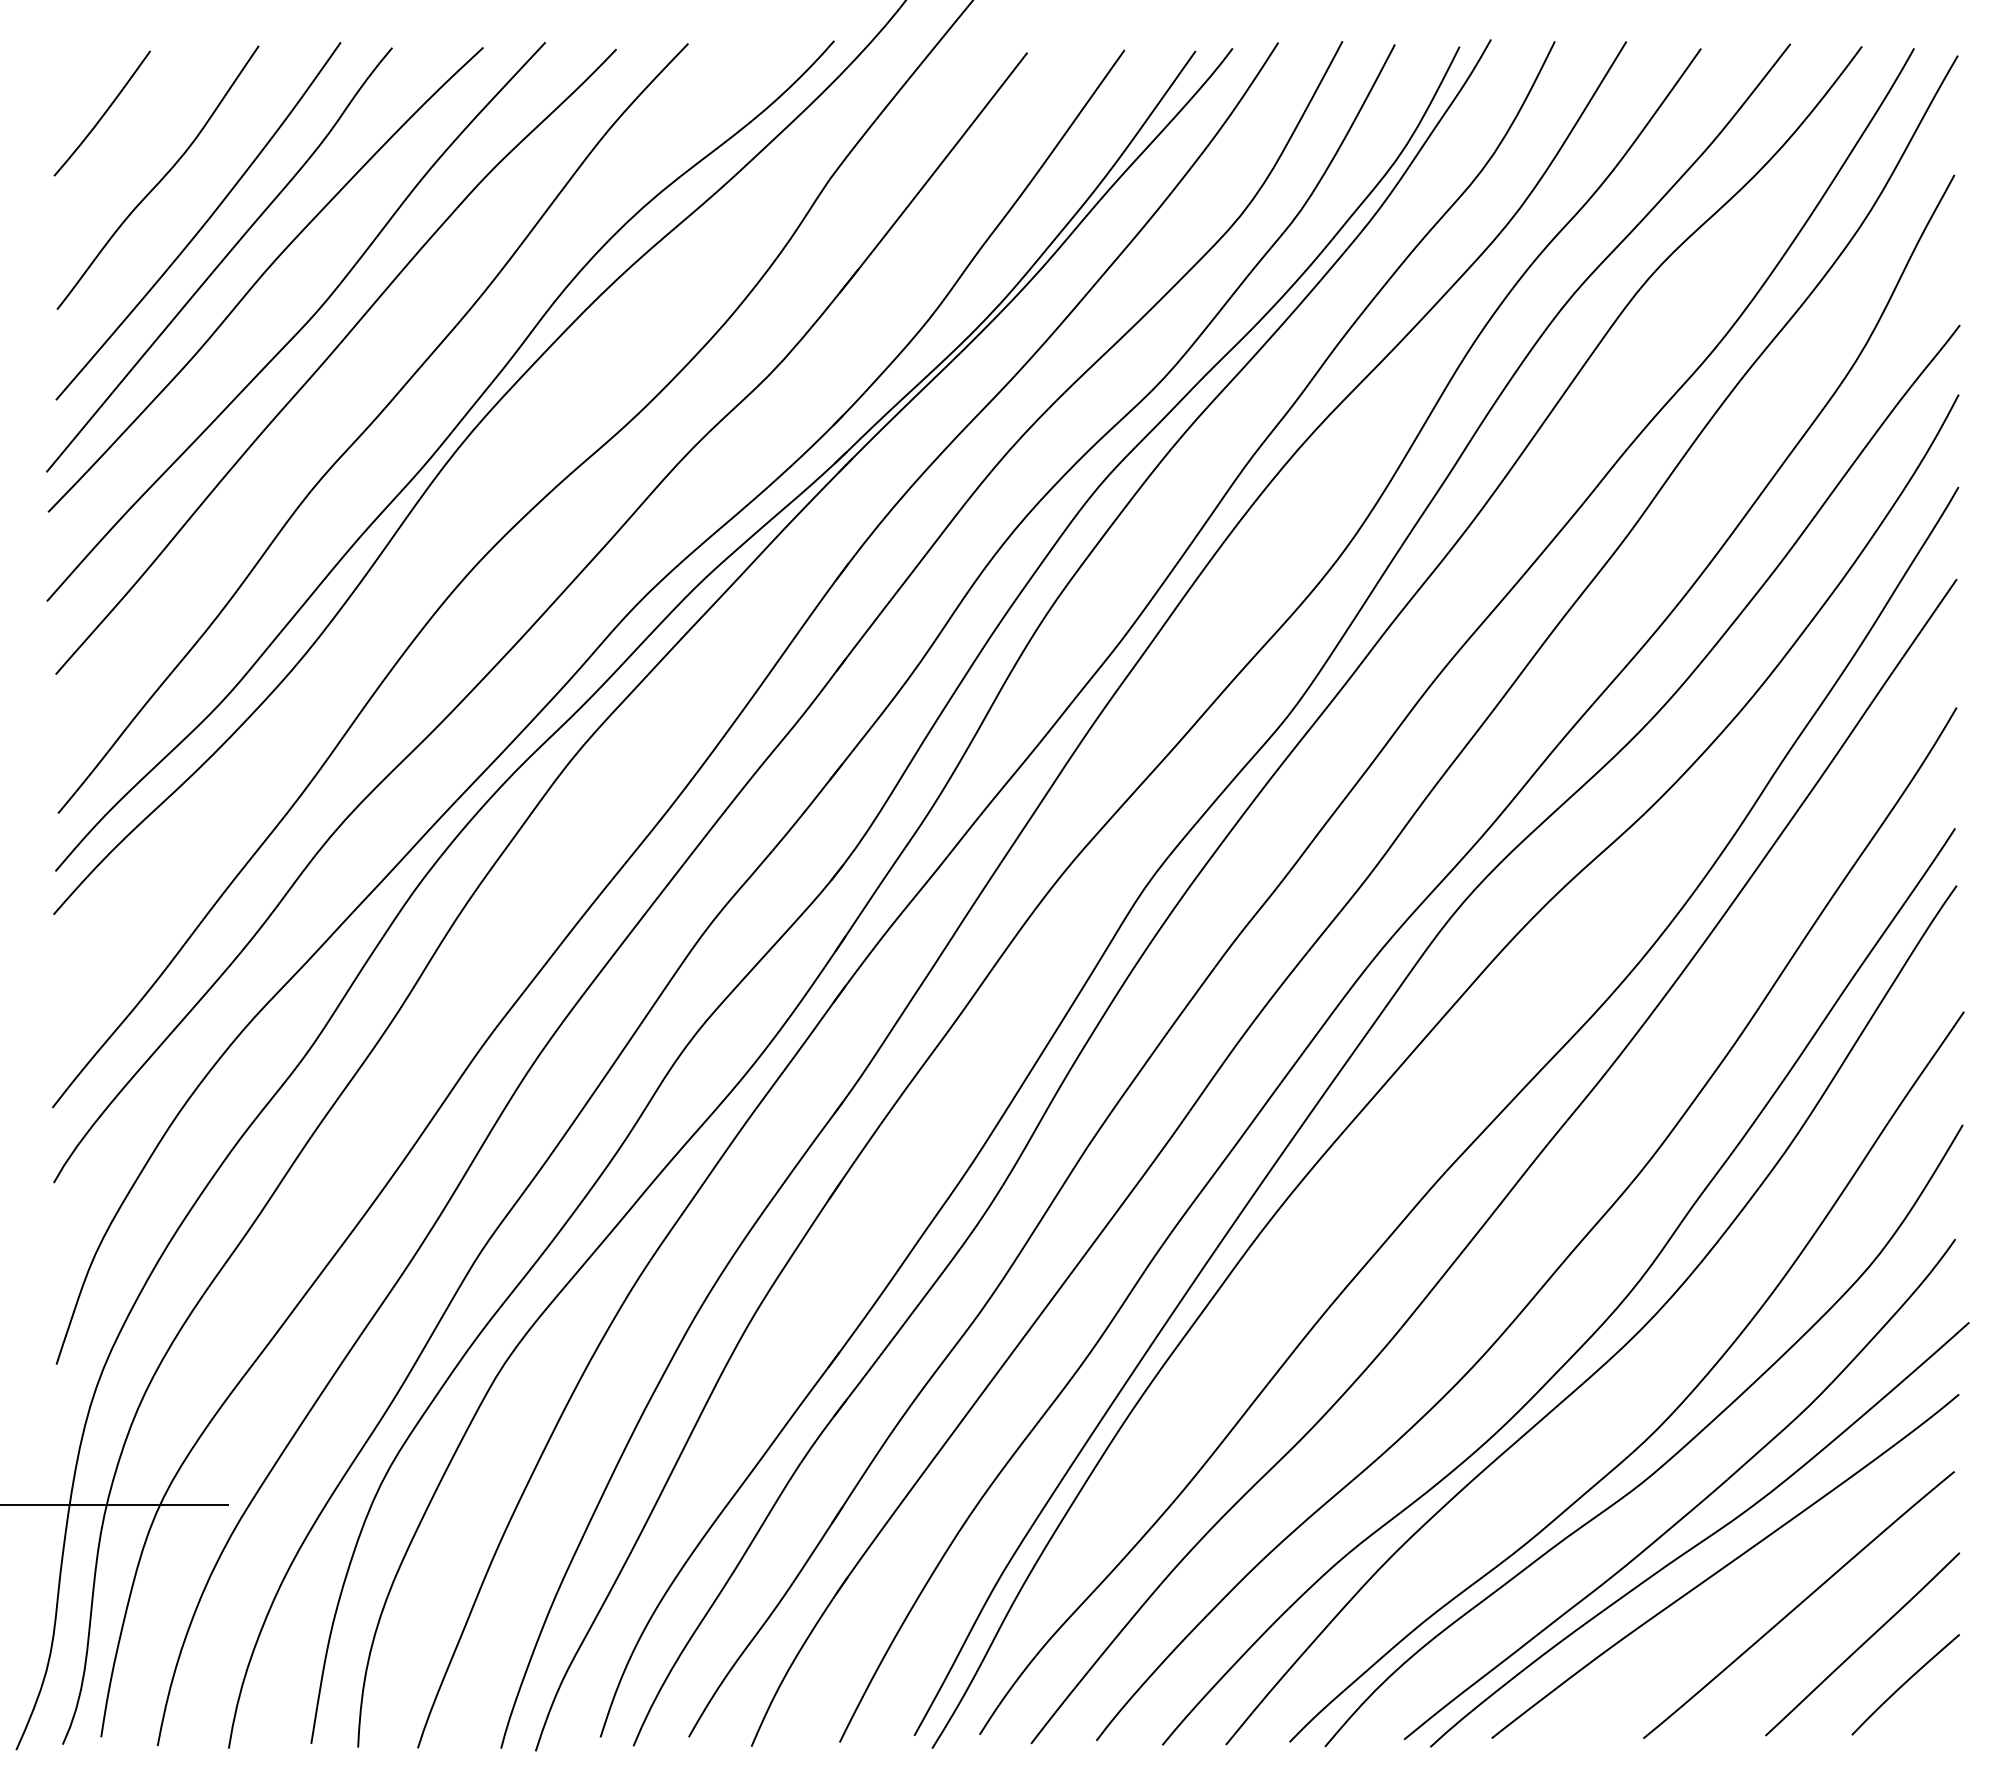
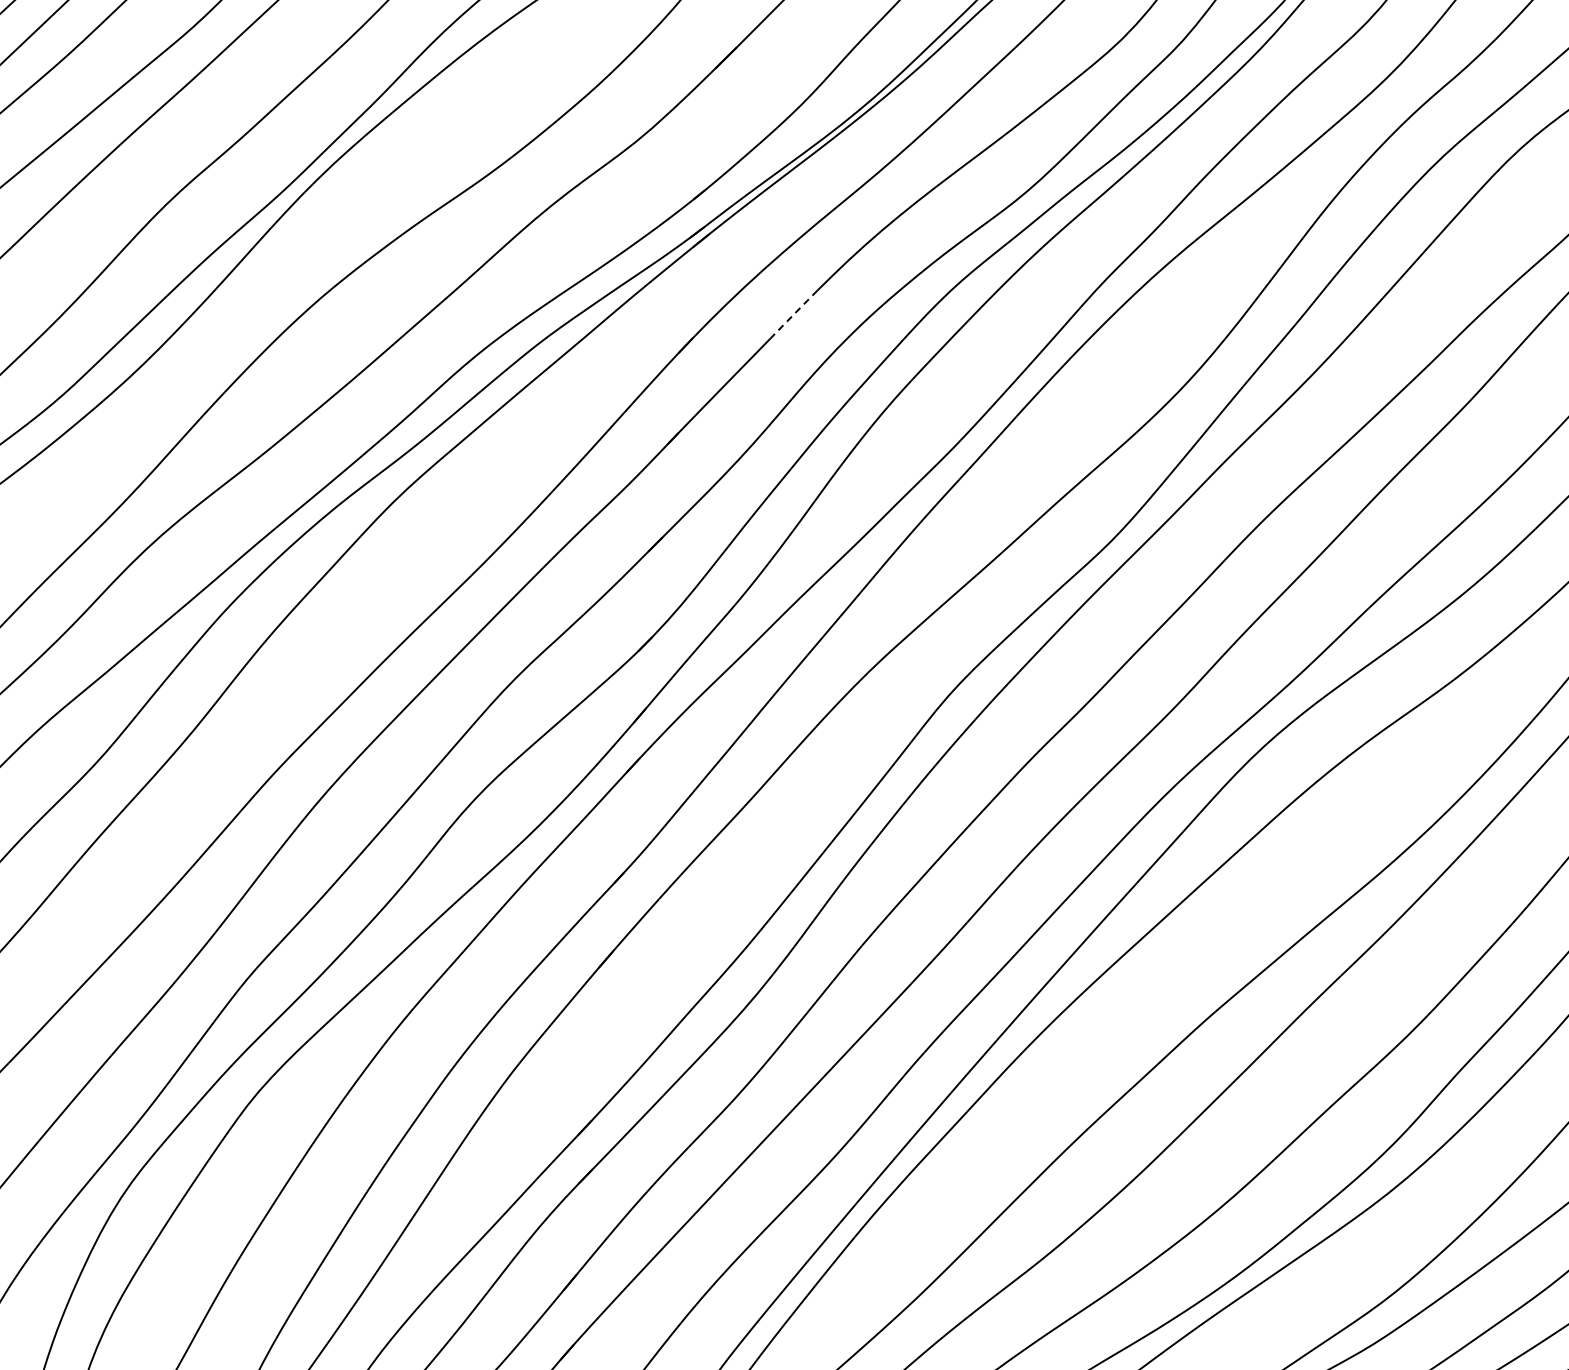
line: (946, 527) -> (794, 314), solid -> dashed

